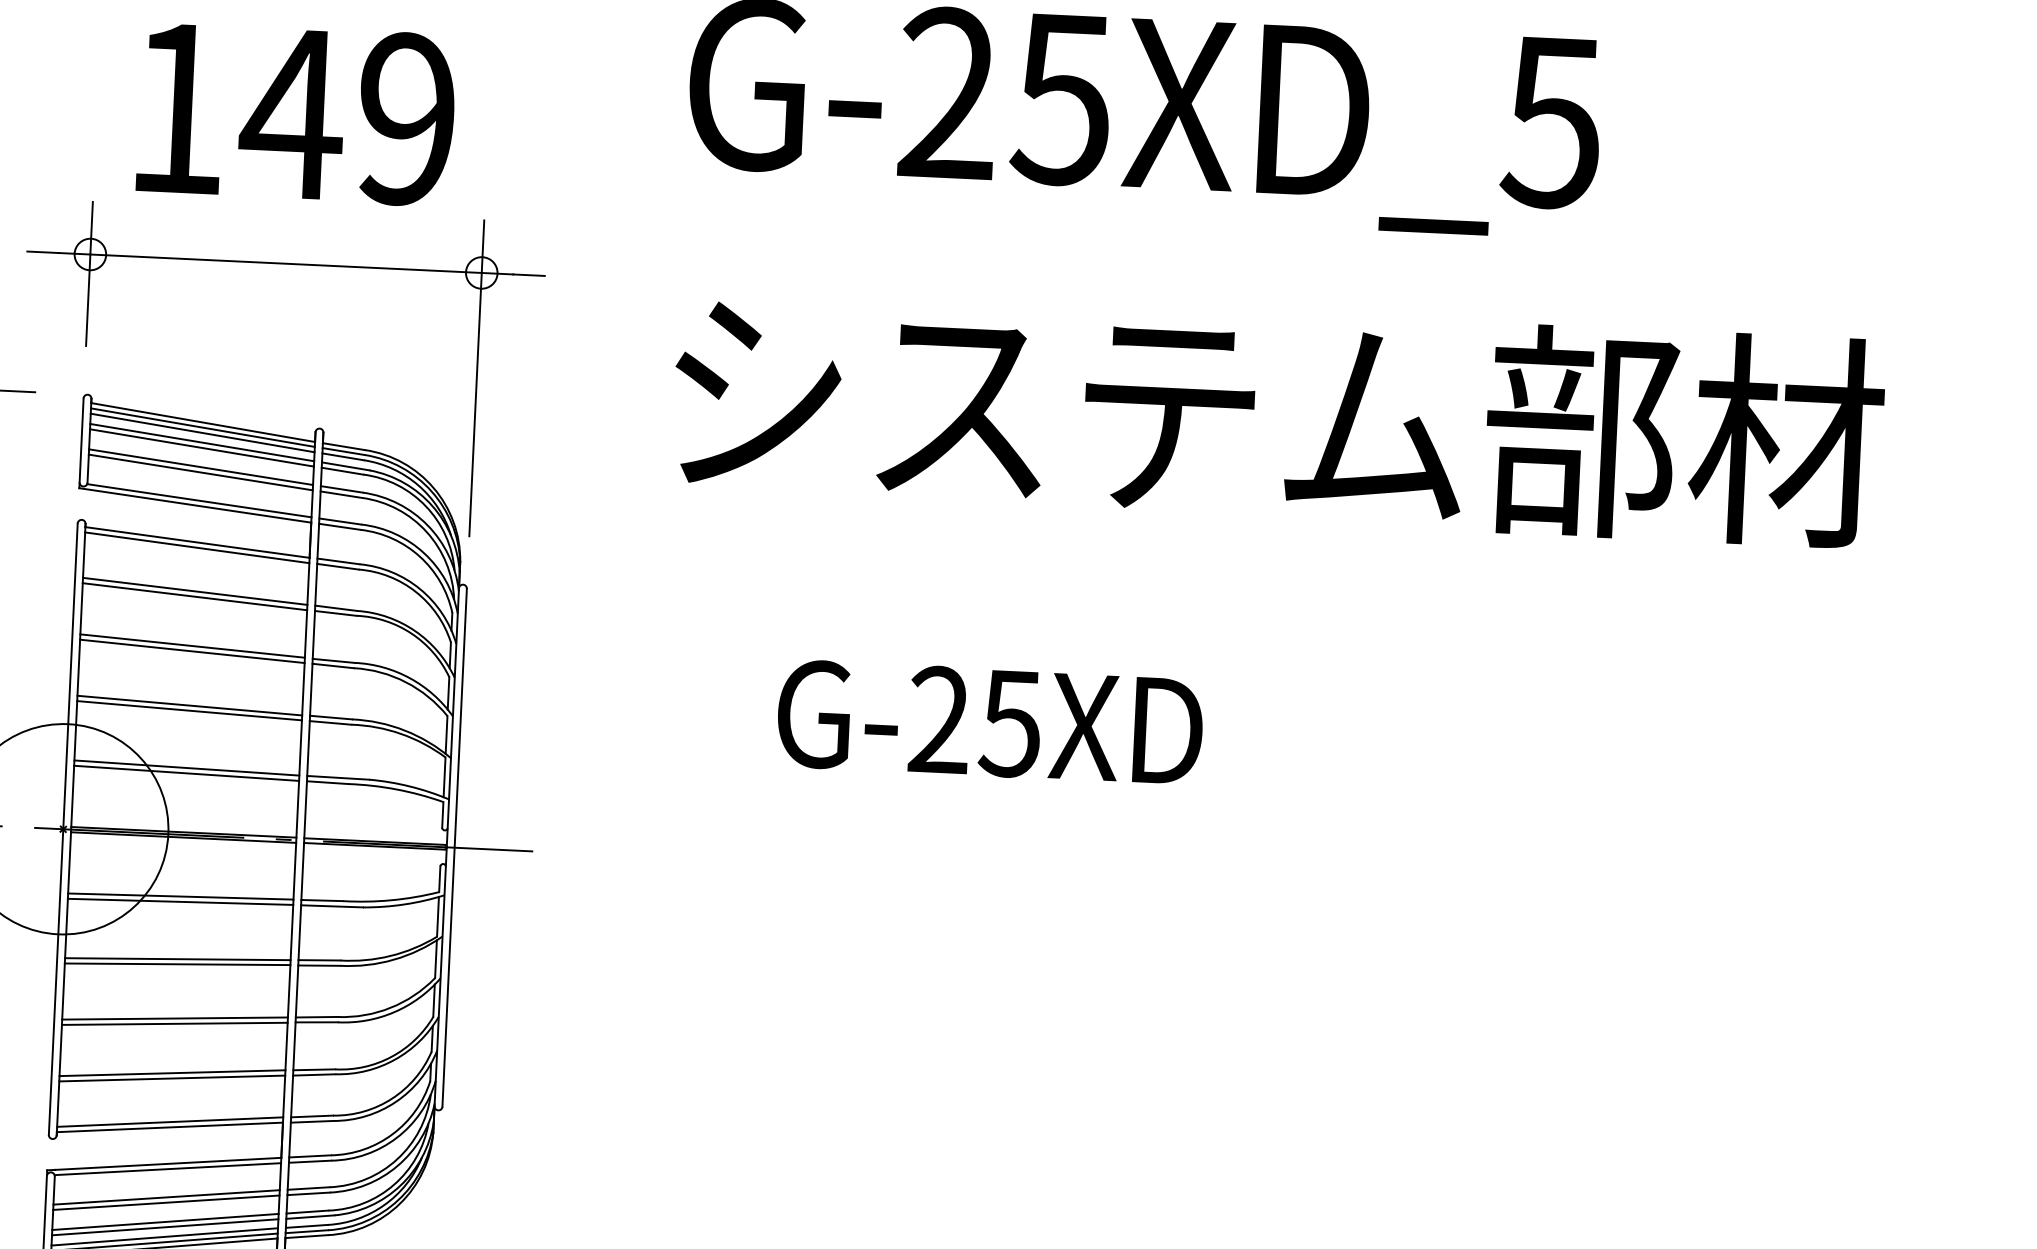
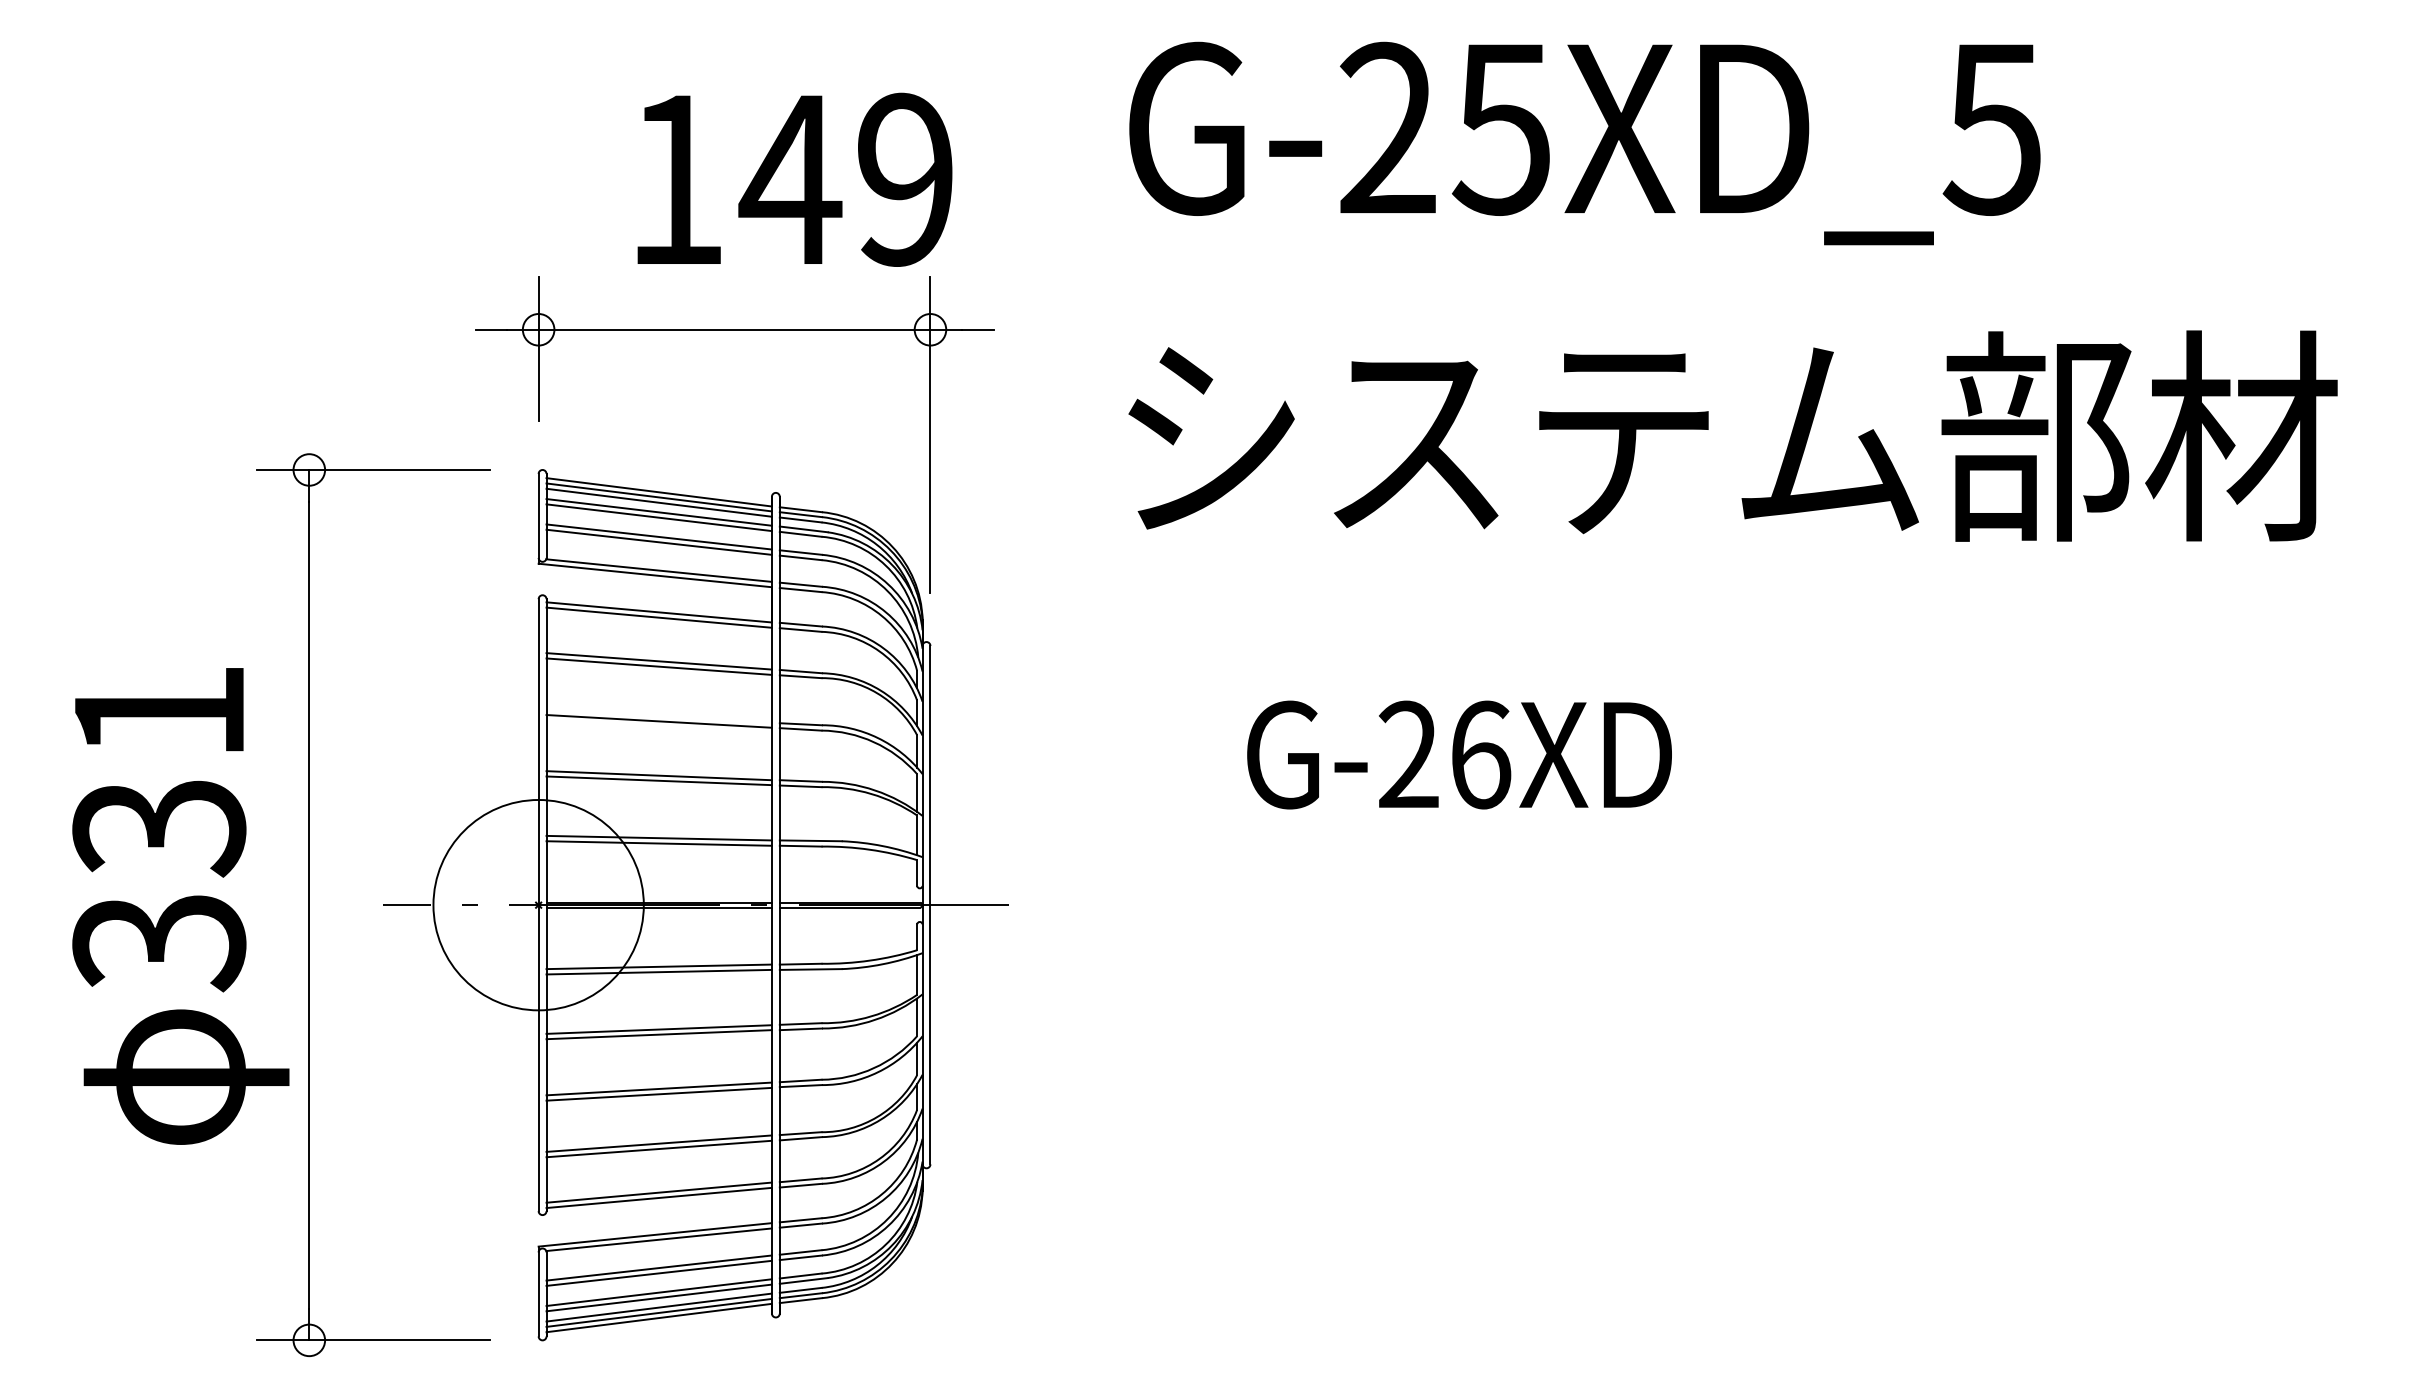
text: (296, 113) -> (794, 179), moved
line: (191, 645) -> (658, 715), removed
text: (1010, 723) -> (1479, 754), G-25XD -> G-26XD

